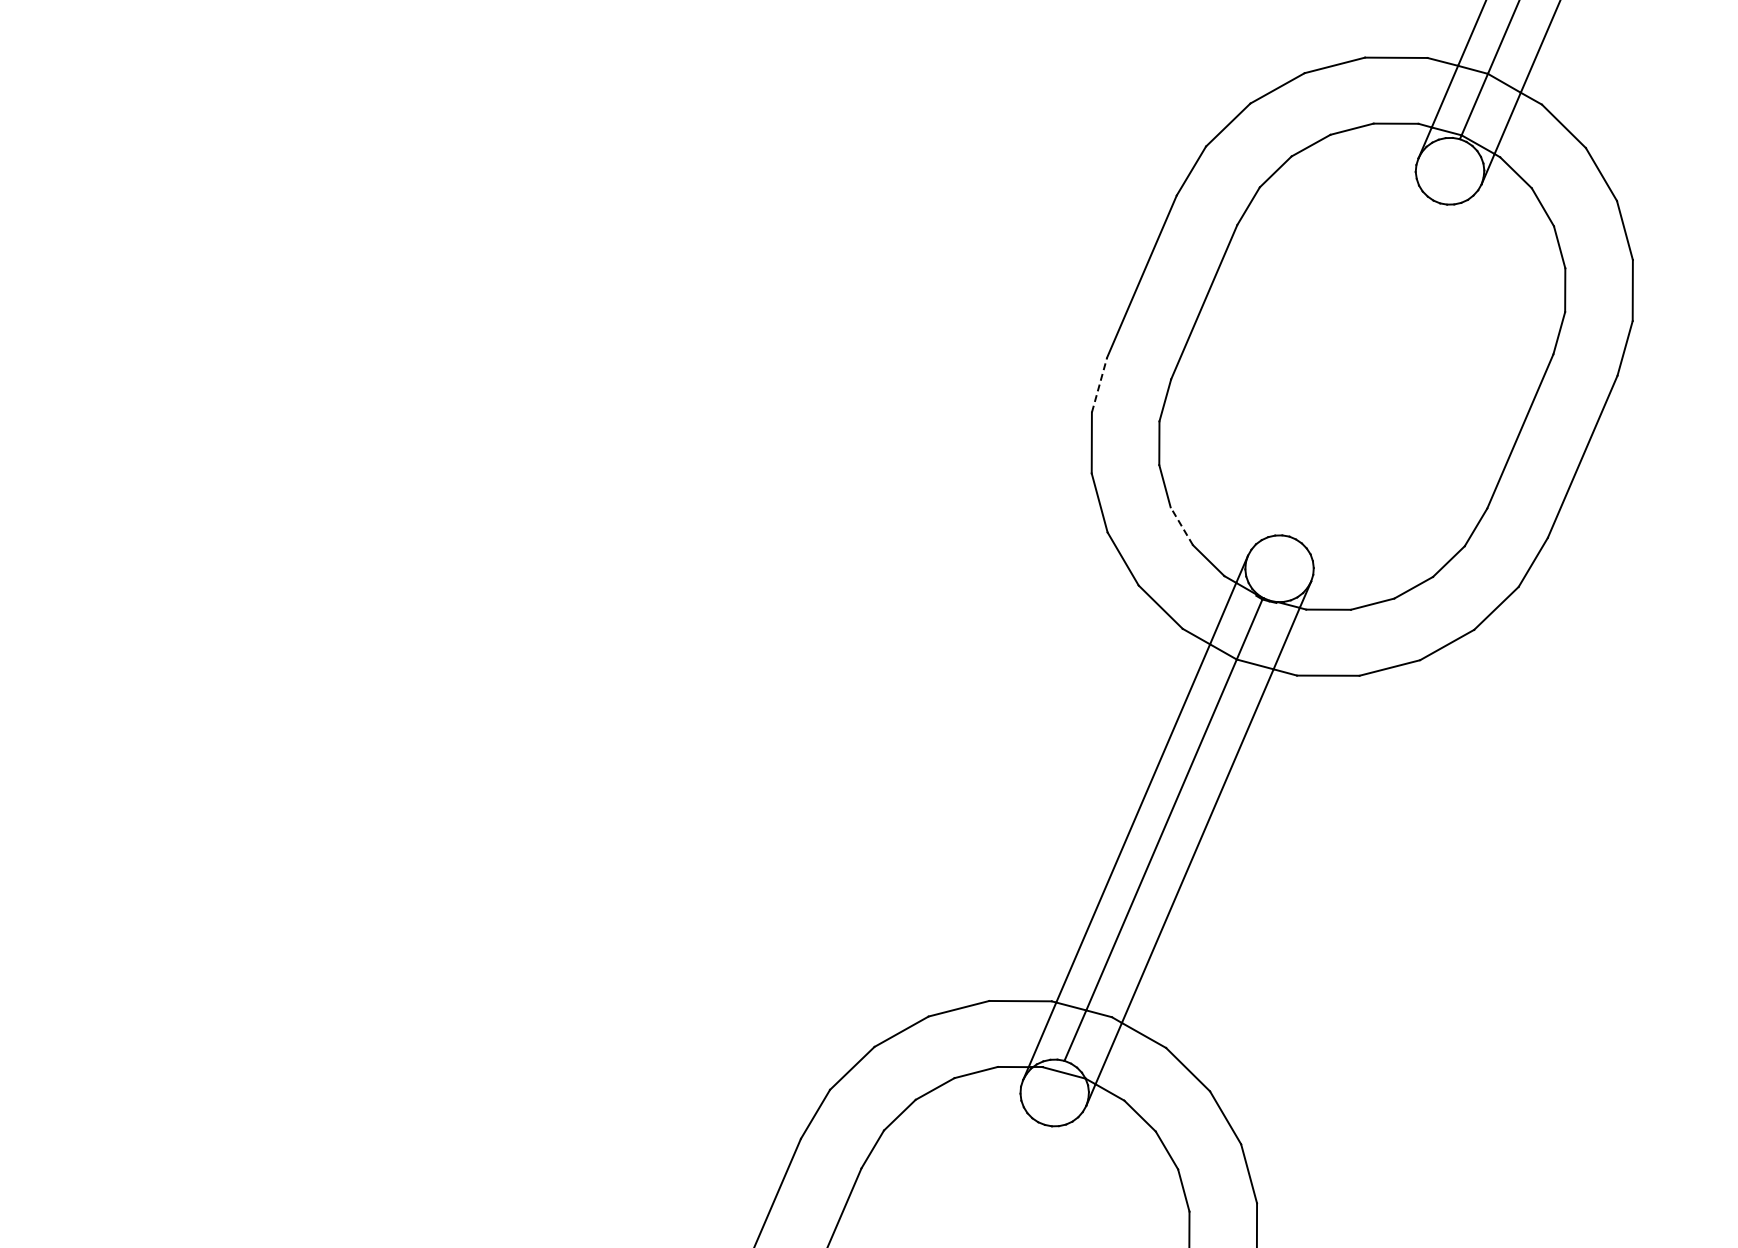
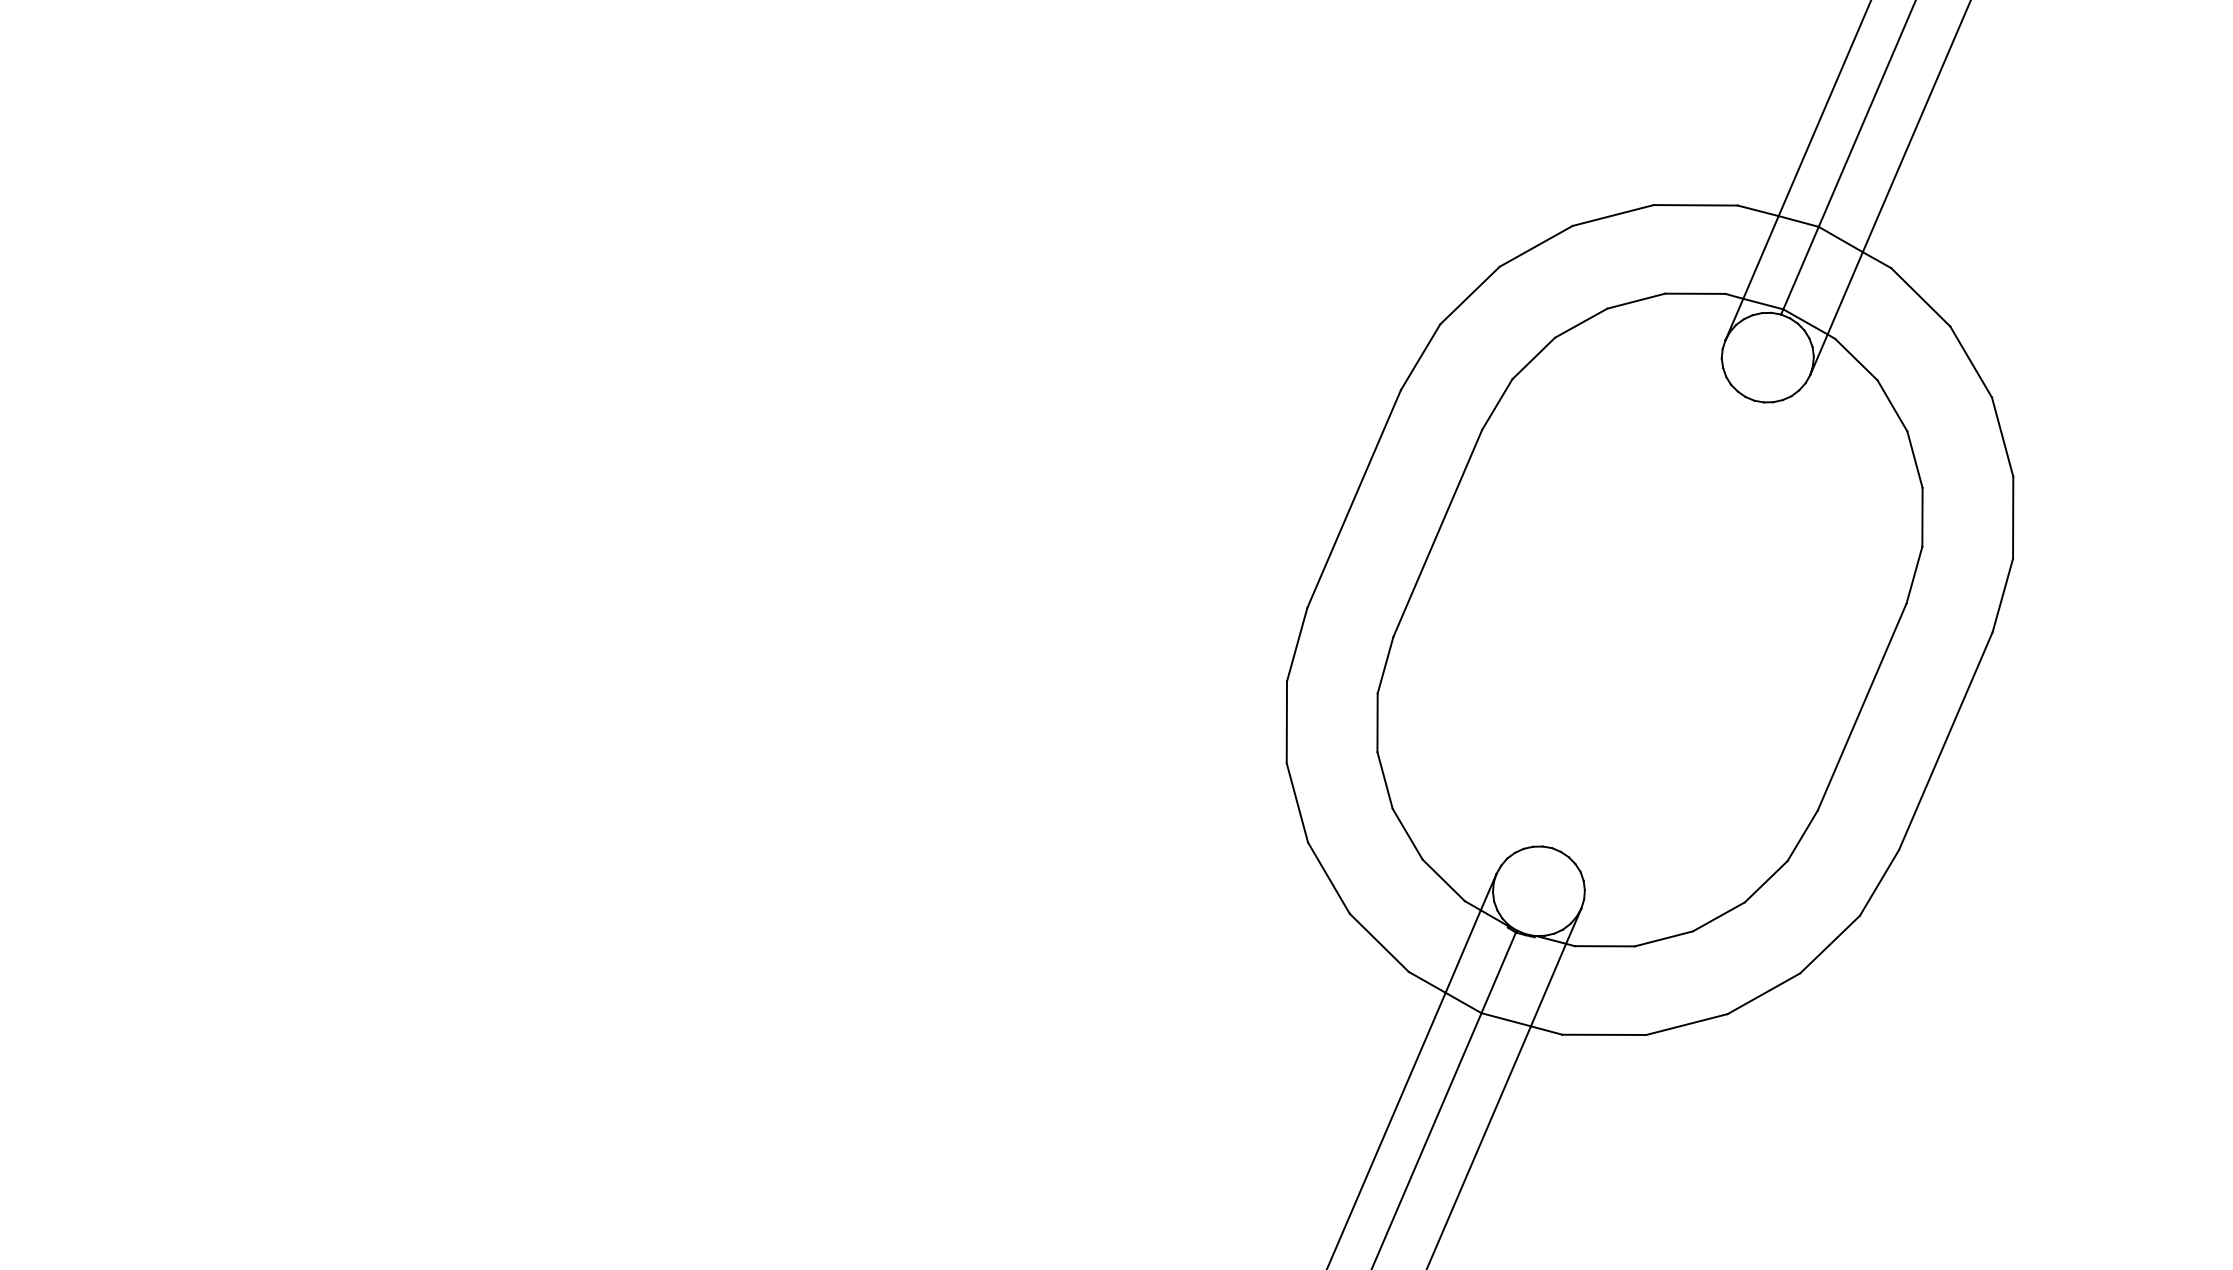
line: (1099, 384) -> (1297, 643), dashed -> solid
line: (1181, 526) -> (1407, 834), dashed -> solid

